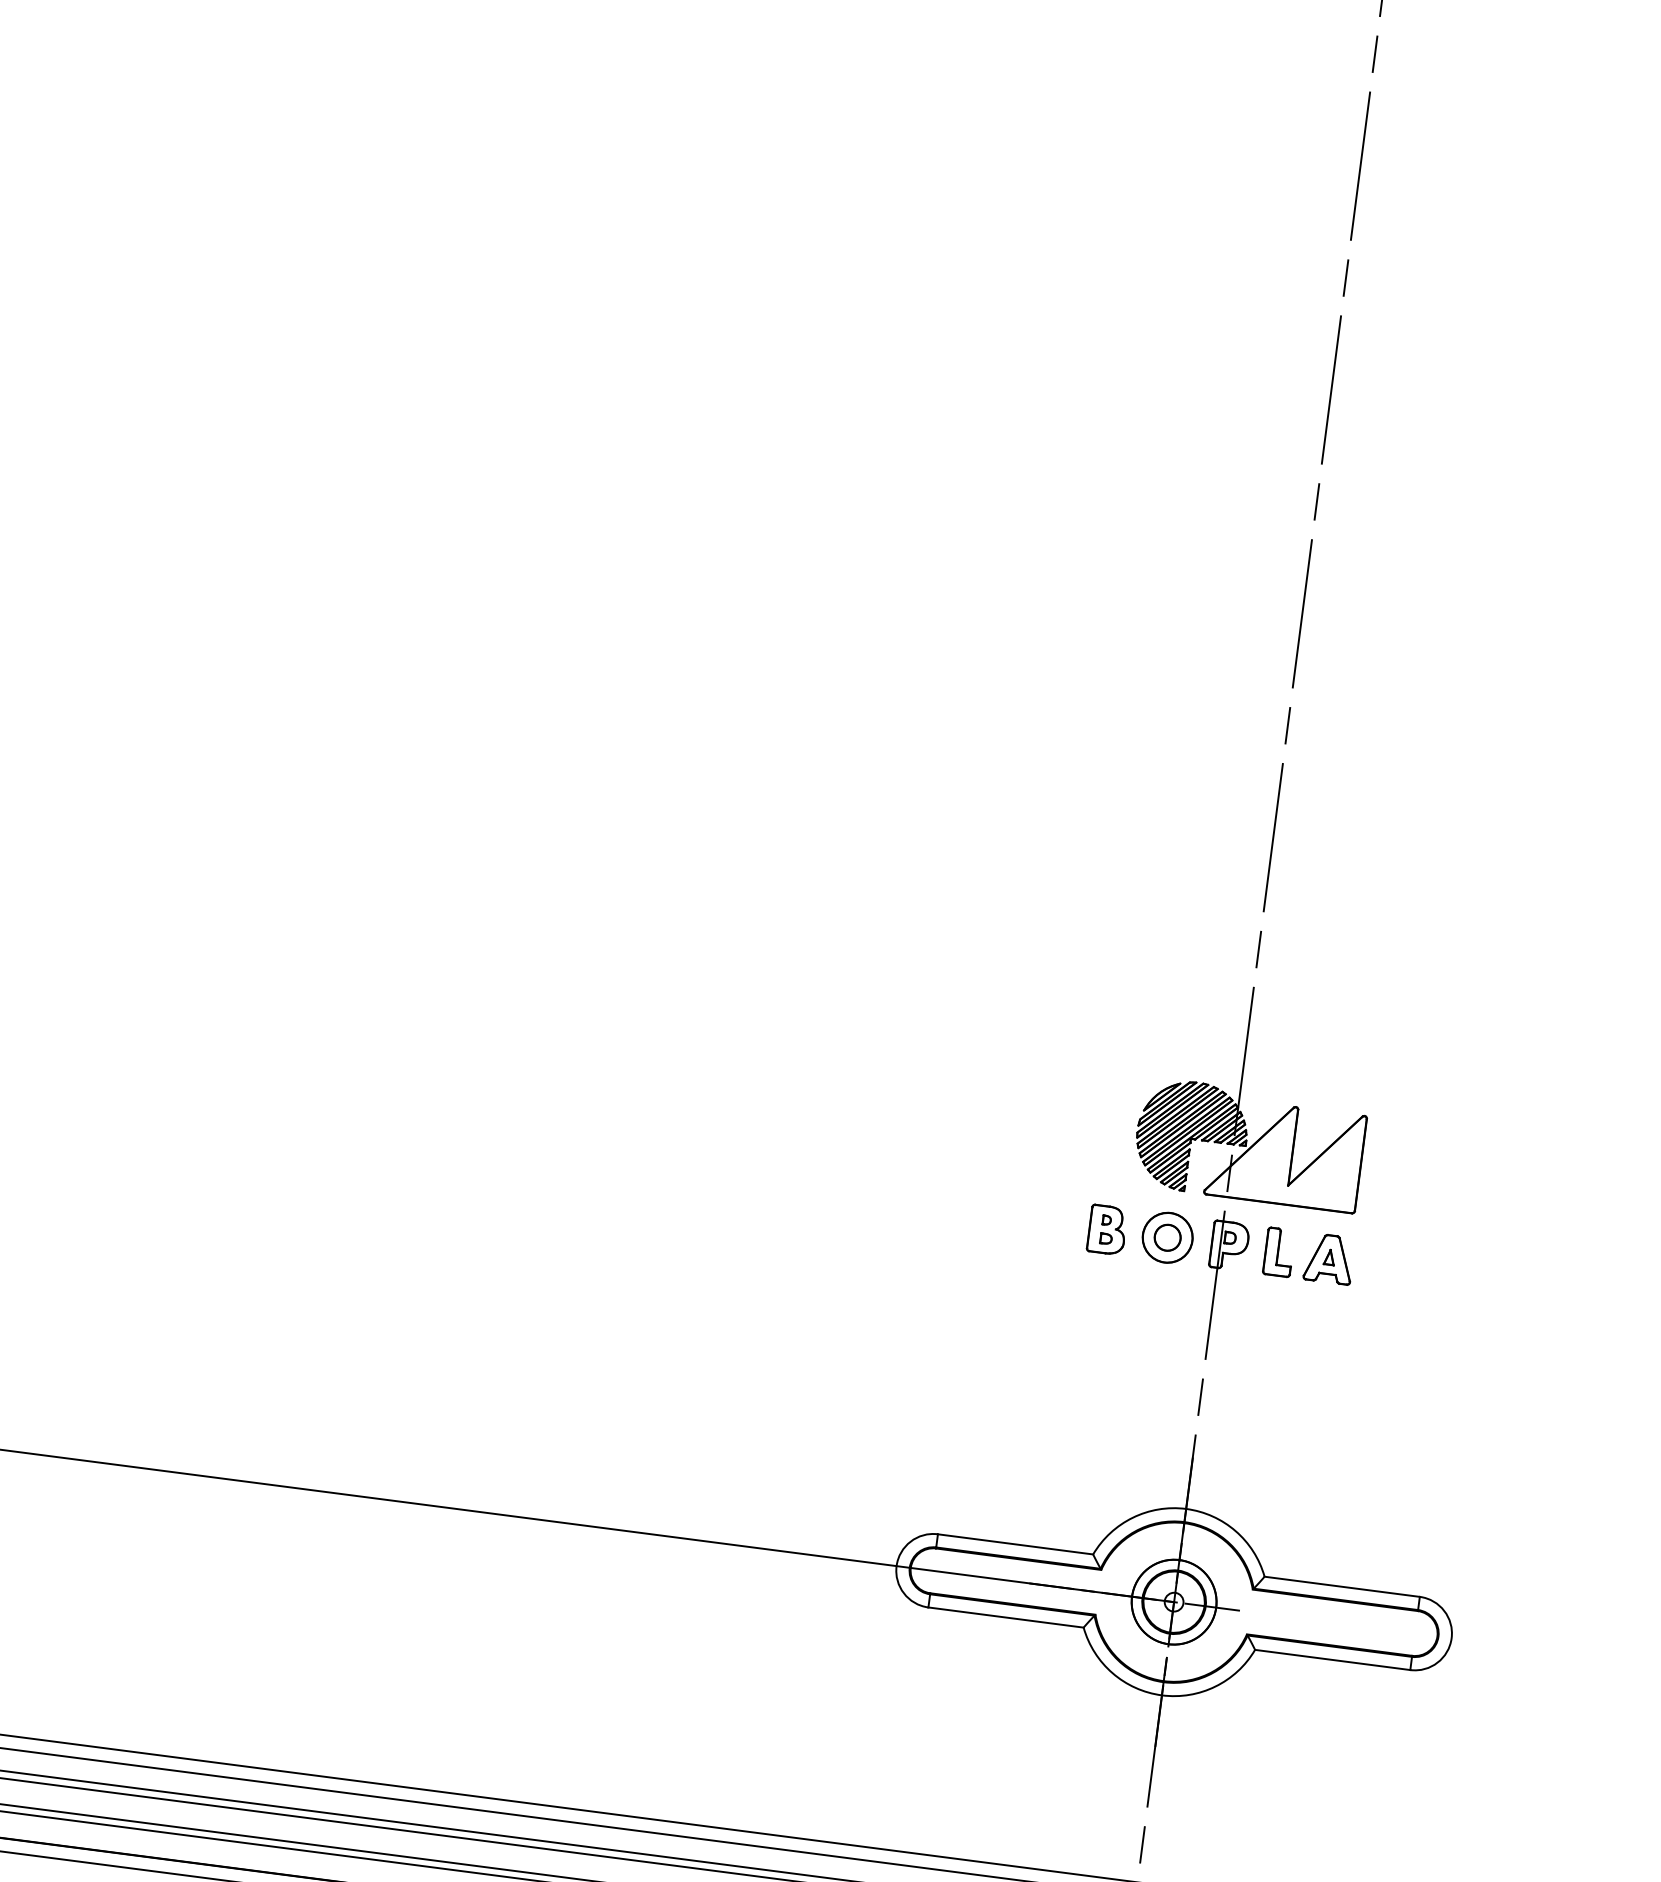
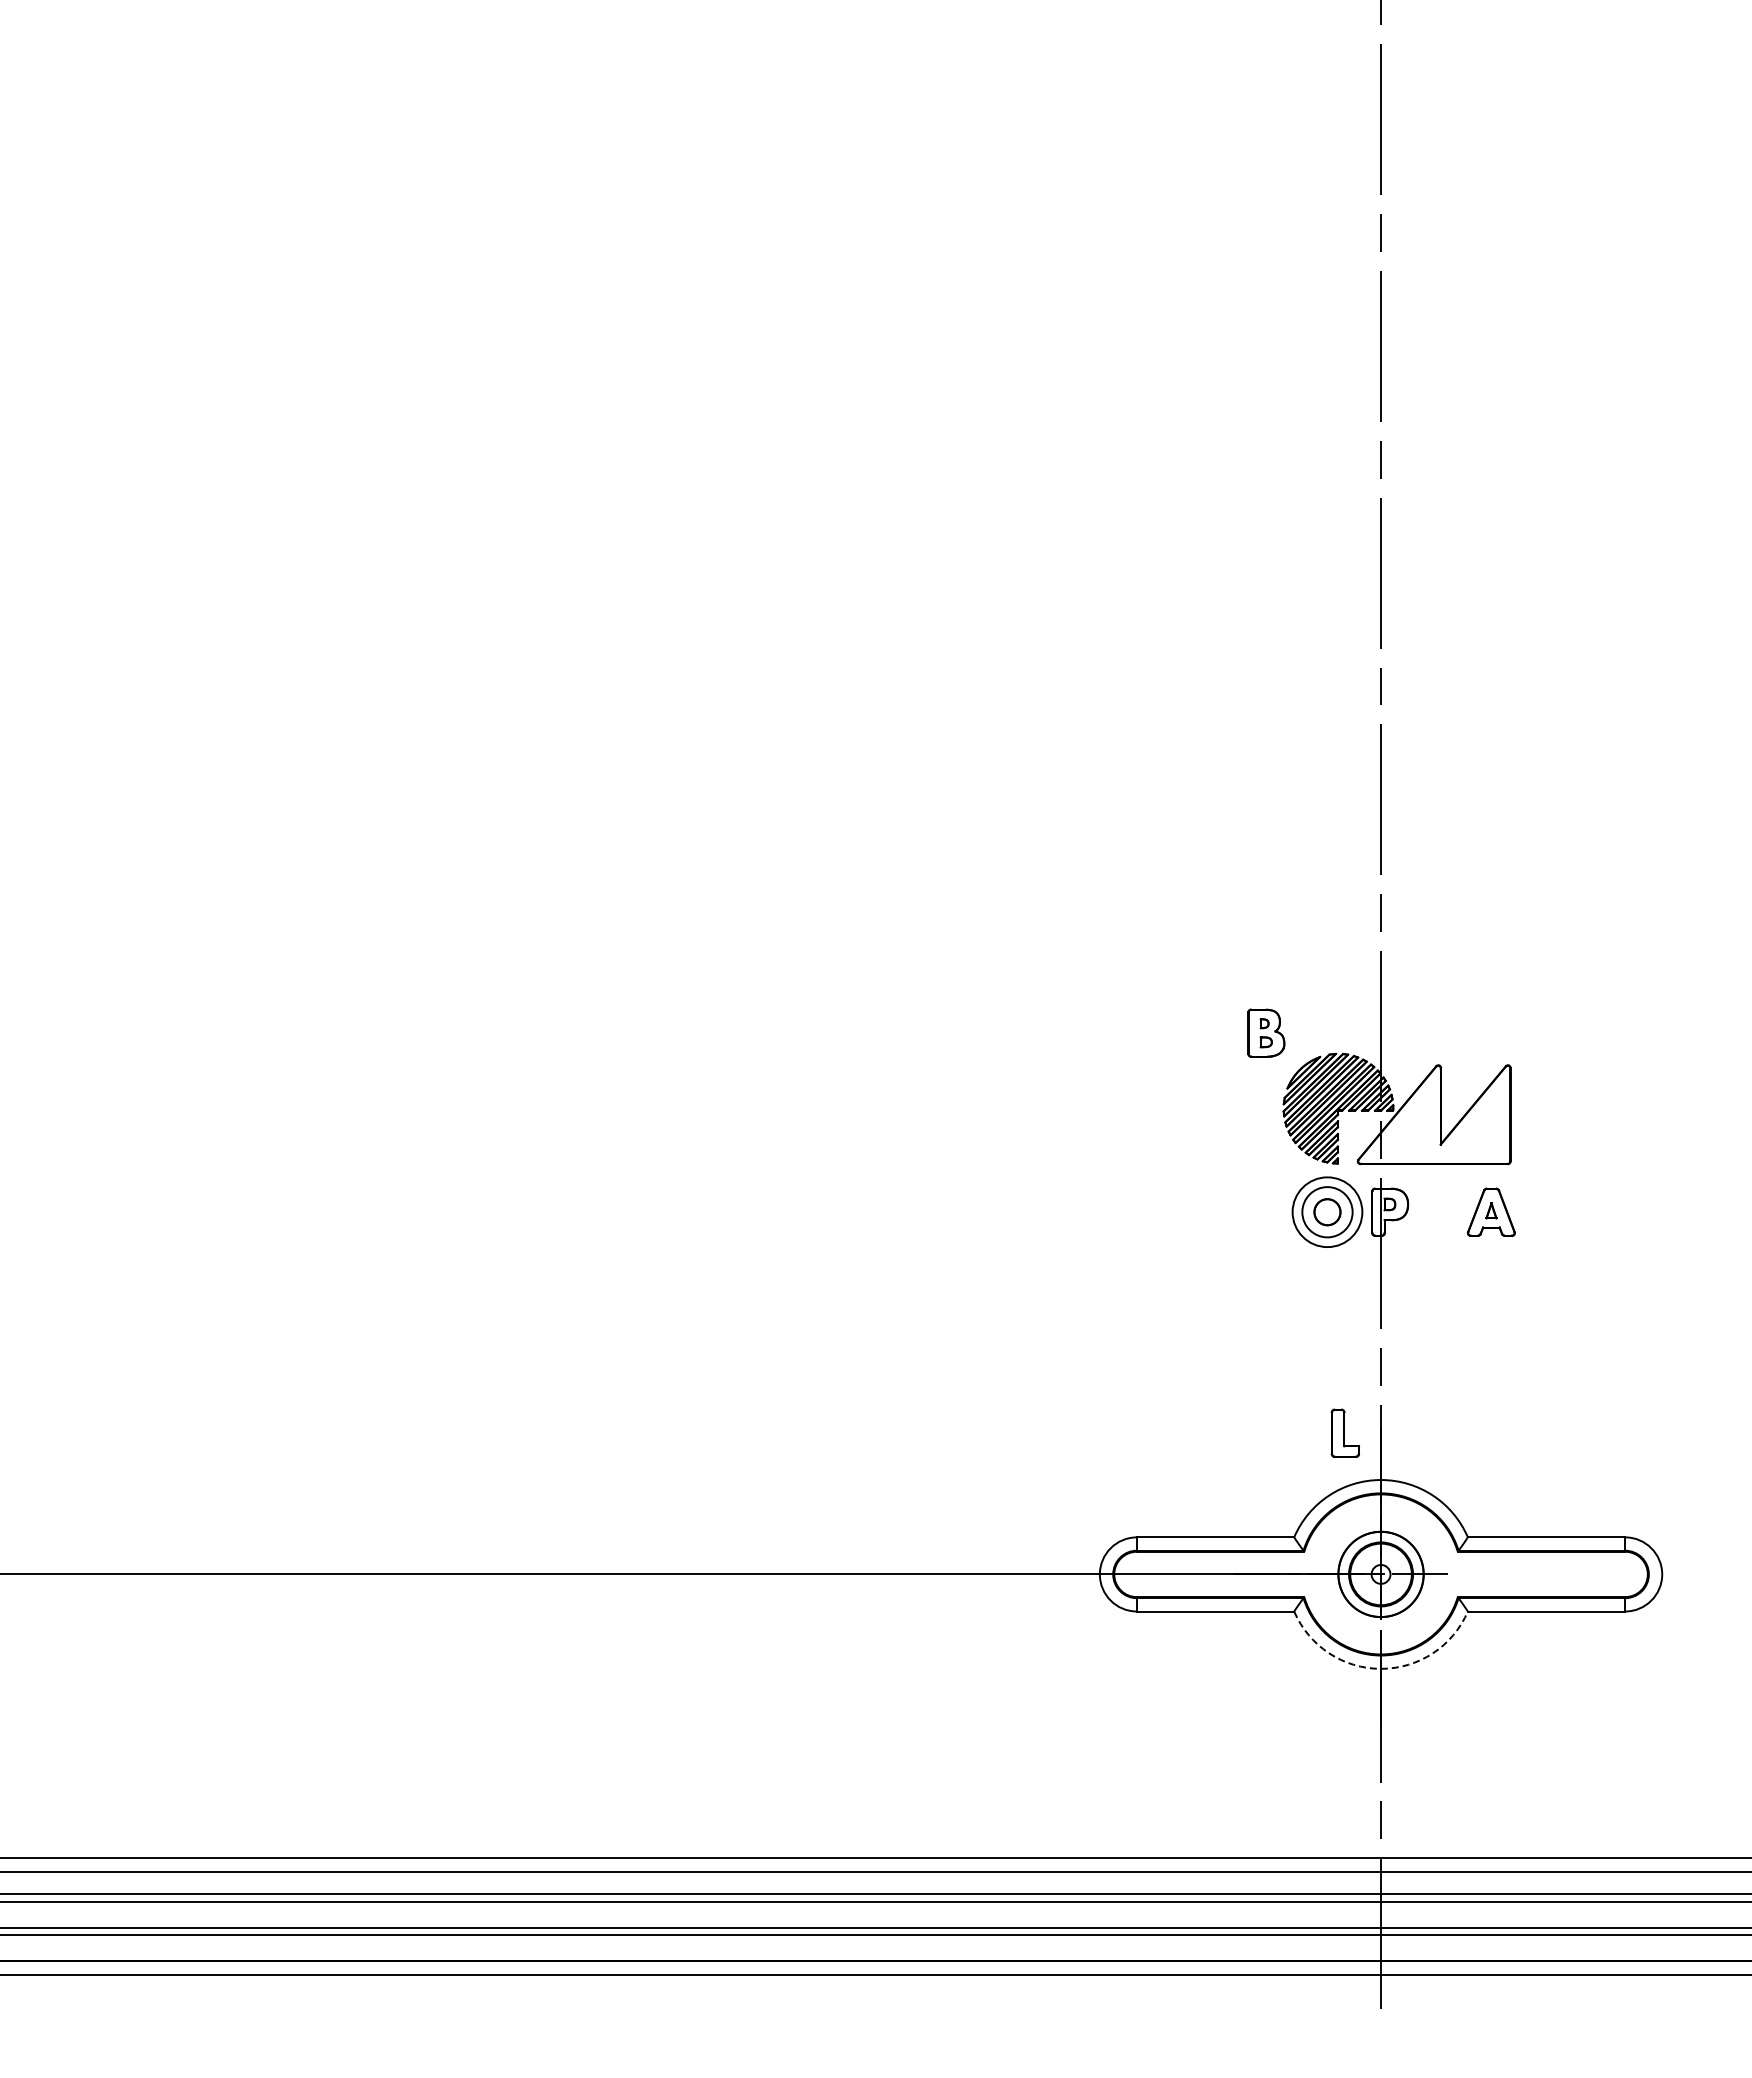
part: (1107, 1229) -> (1266, 1032), moved
circle: (1167, 1238) -> (1327, 1212), size x1.4
part: (1279, 1251) -> (1345, 1432), moved
arc: (1162, 1695) -> (1381, 1668), solid -> dashed

